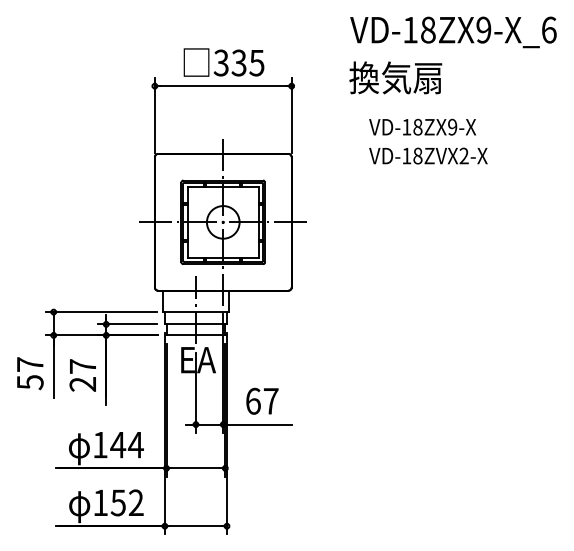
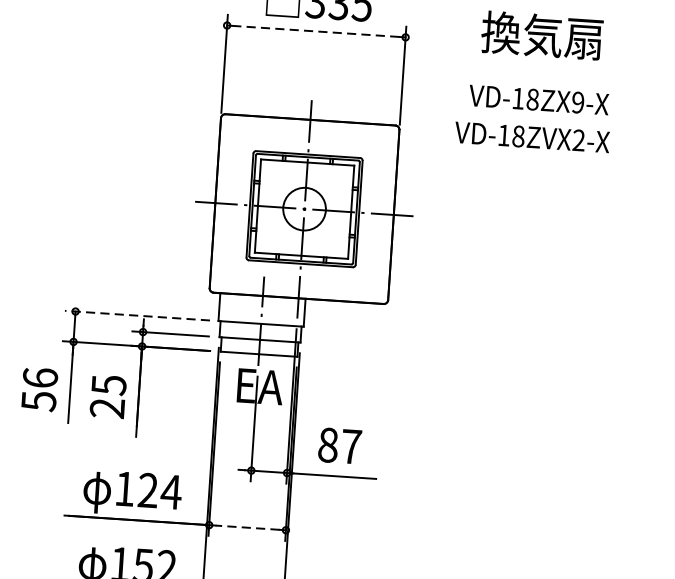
line: (222, 86) -> (315, 31), solid -> dashed
text: (422, 126) -> (538, 99), moved
text: (428, 155) -> (532, 136), moved
line: (101, 312) -> (137, 316), solid -> dashed
text: (29, 364) -> (39, 377), 57 -> 56
text: (83, 366) -> (109, 385), 27 -> 25
text: (253, 400) -> (328, 444), 67 -> 87
text: (118, 444) -> (148, 489), 144 -> 124
line: (195, 468) -> (247, 527), solid -> dashed

